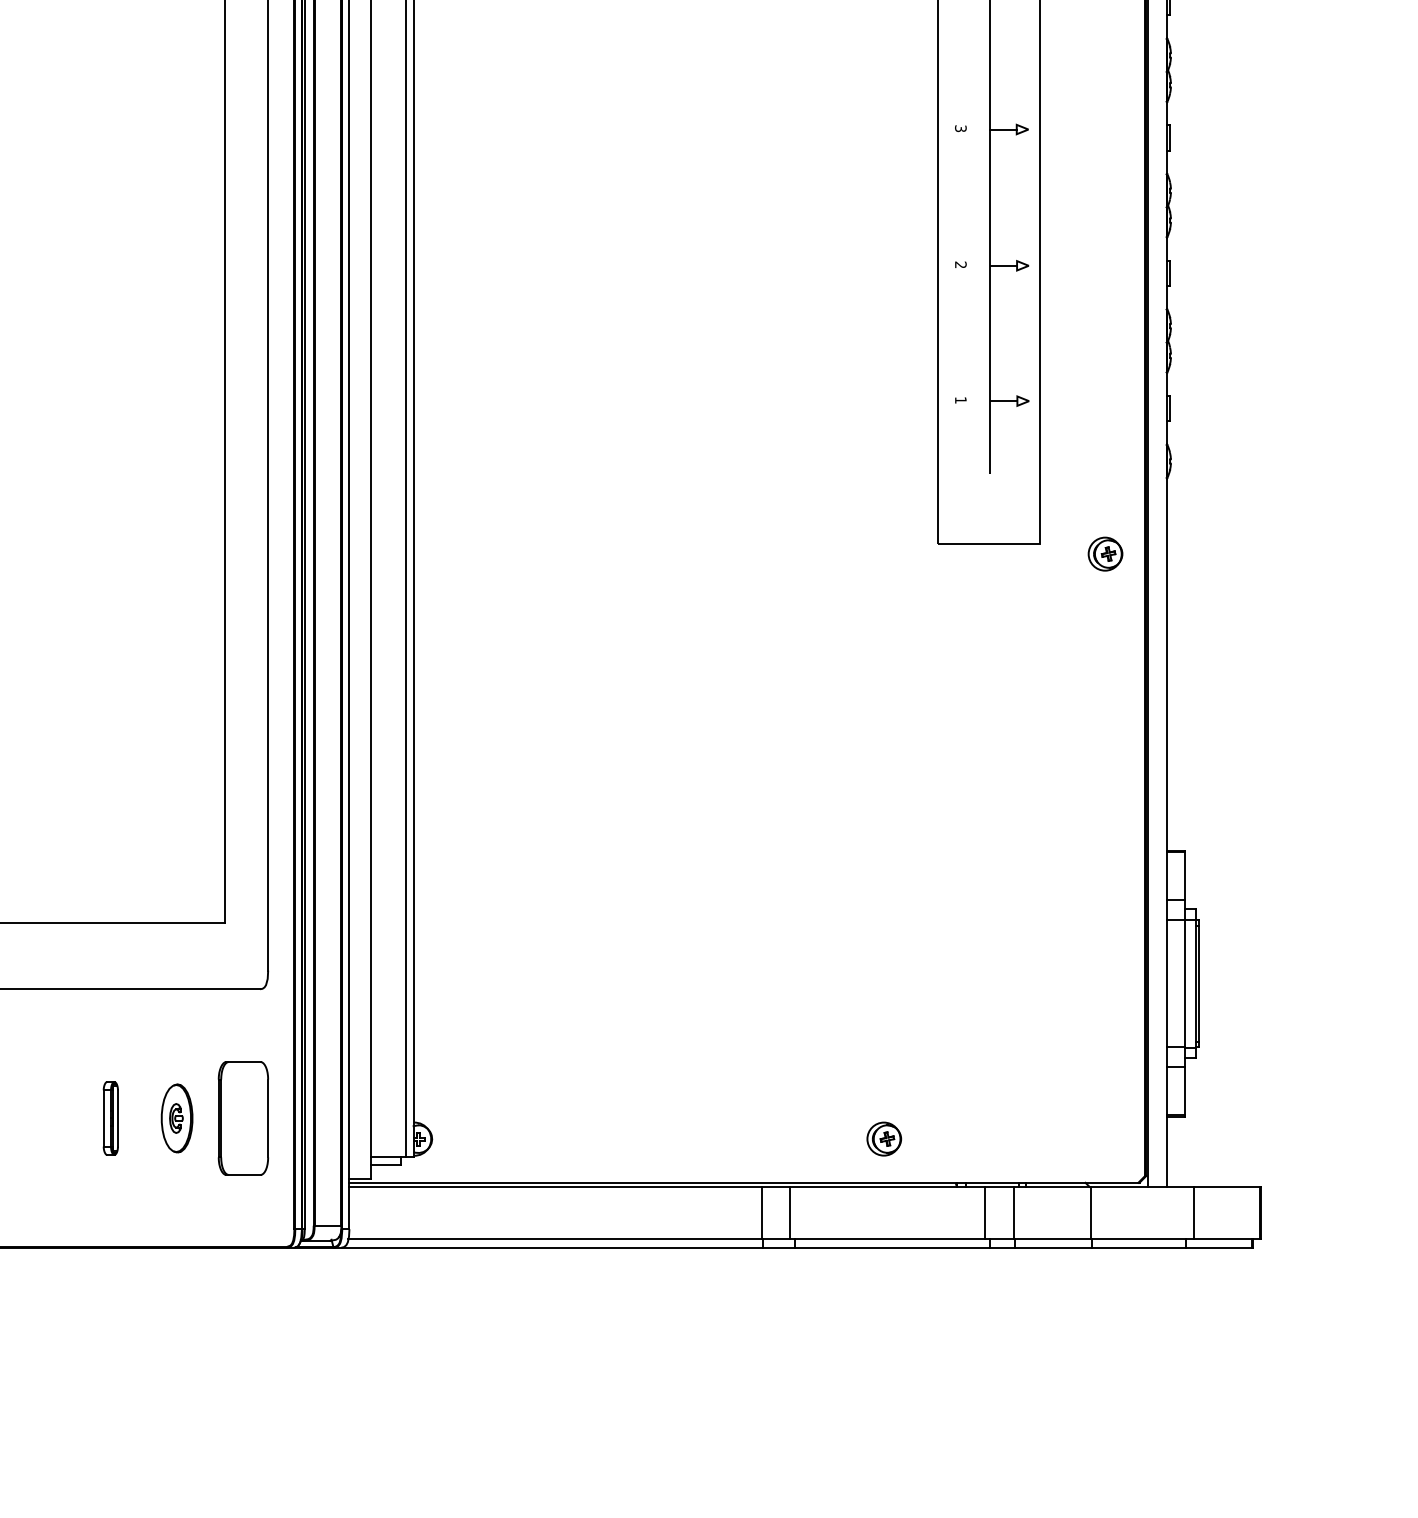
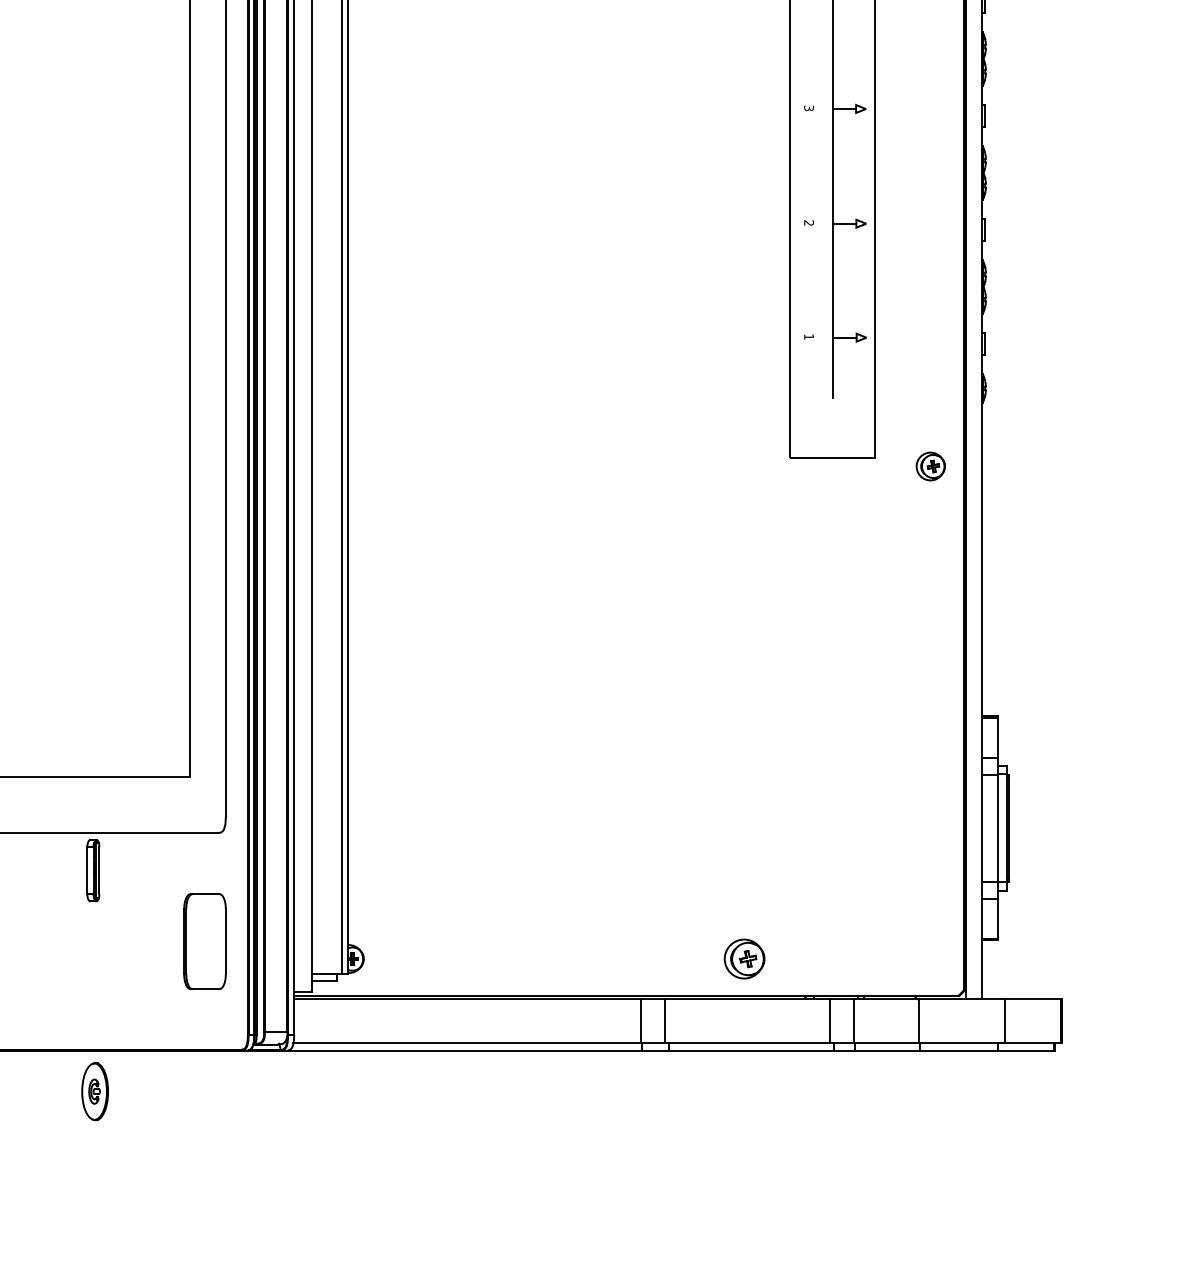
part: (110, 1118) -> (93, 870), moved
part: (176, 1118) -> (94, 1091), moved
part: (884, 1138) -> (744, 958), size x1.4

